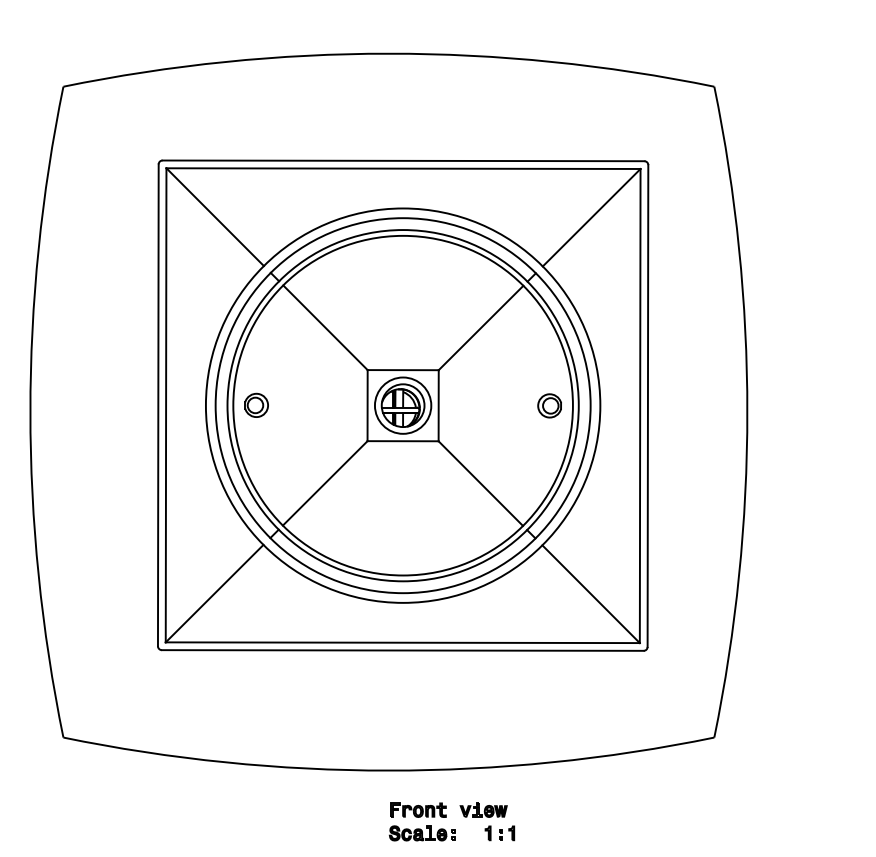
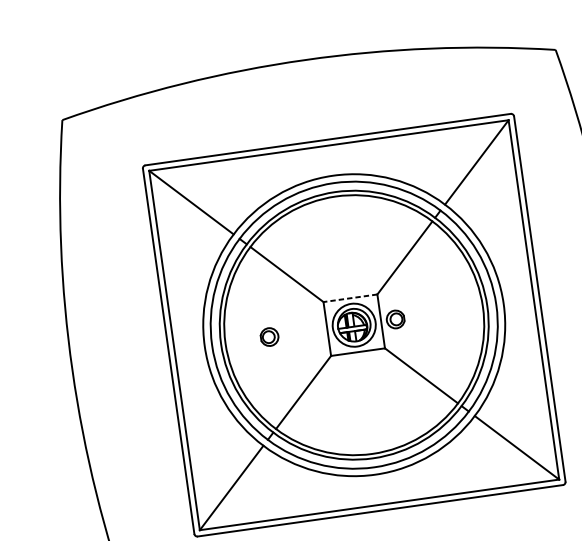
line: (403, 370) -> (350, 298), solid -> dashed
part: (256, 404) -> (269, 336), moved
part: (549, 405) -> (395, 319), moved

